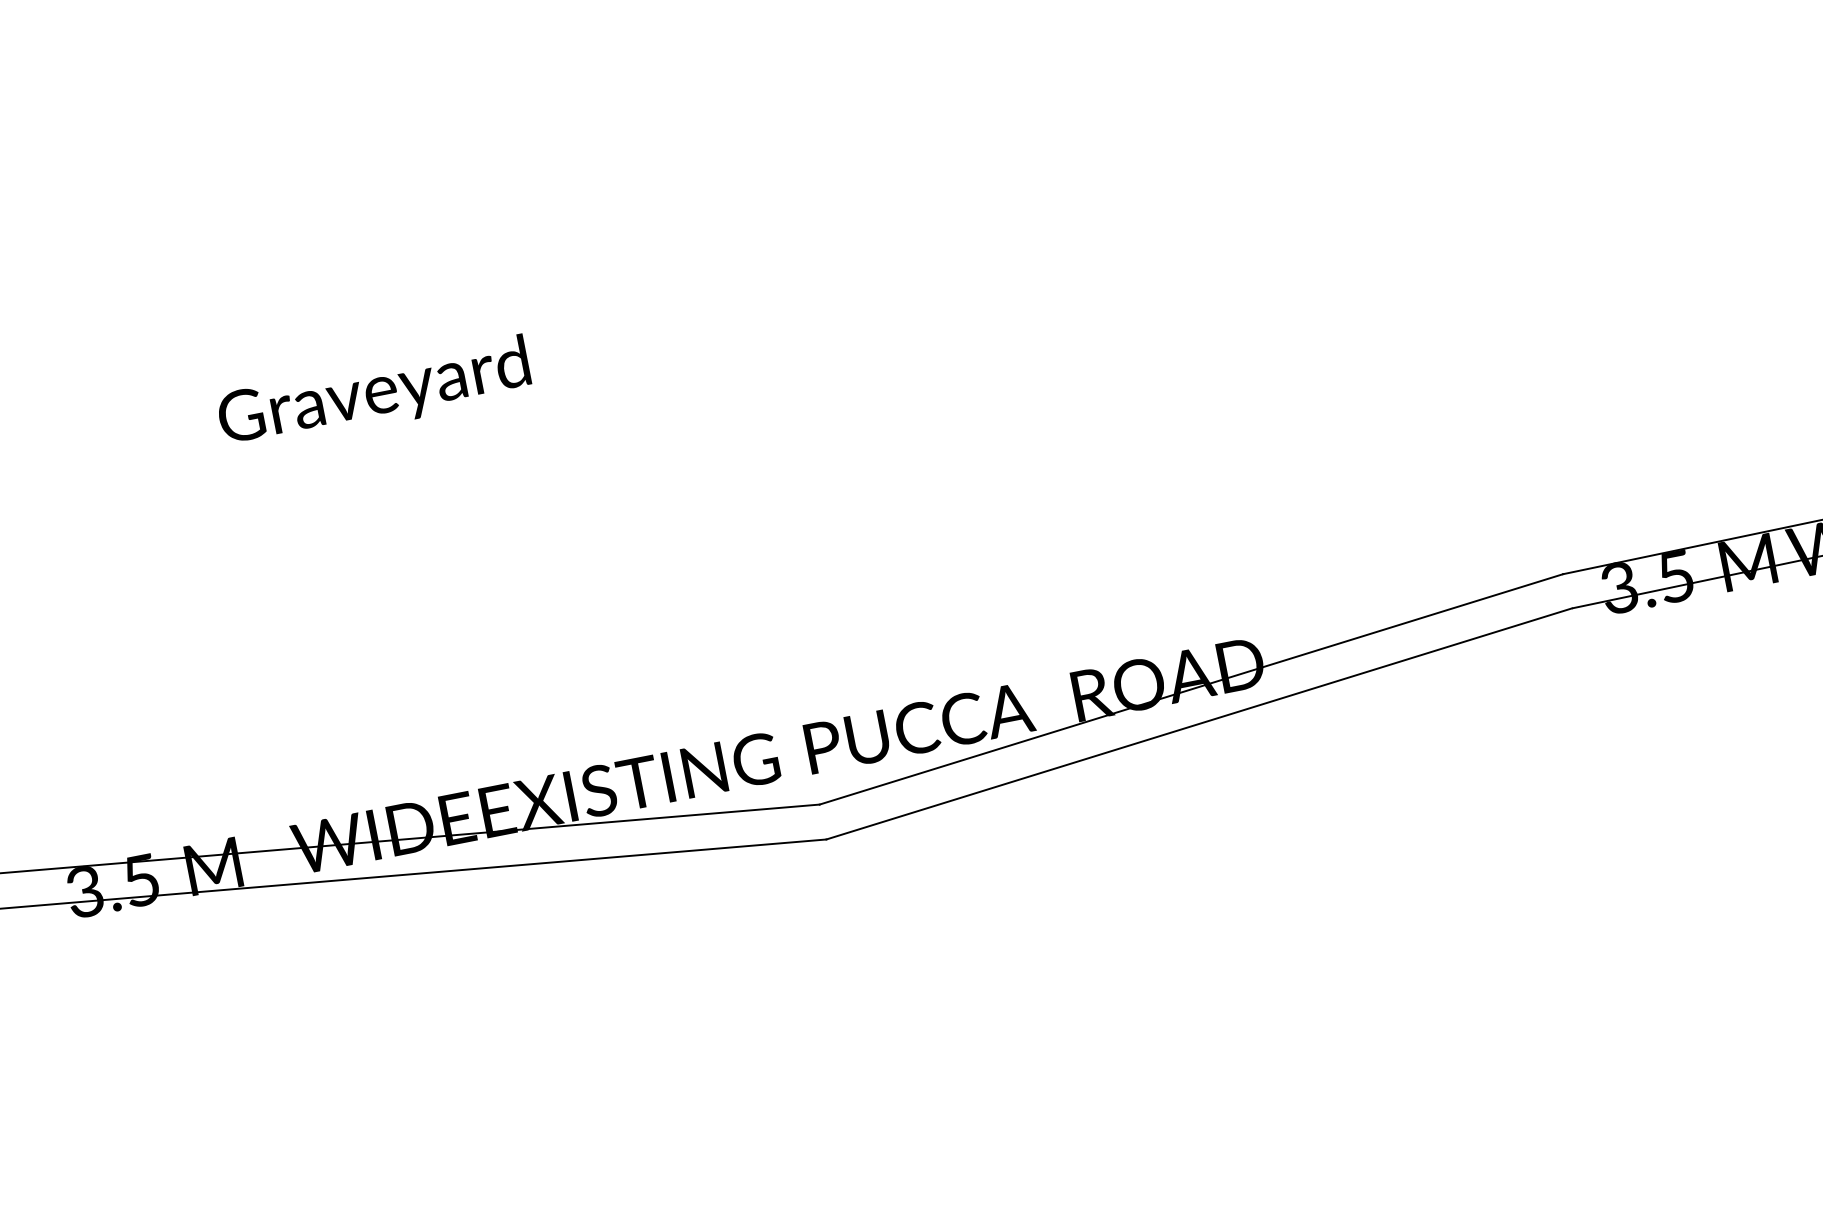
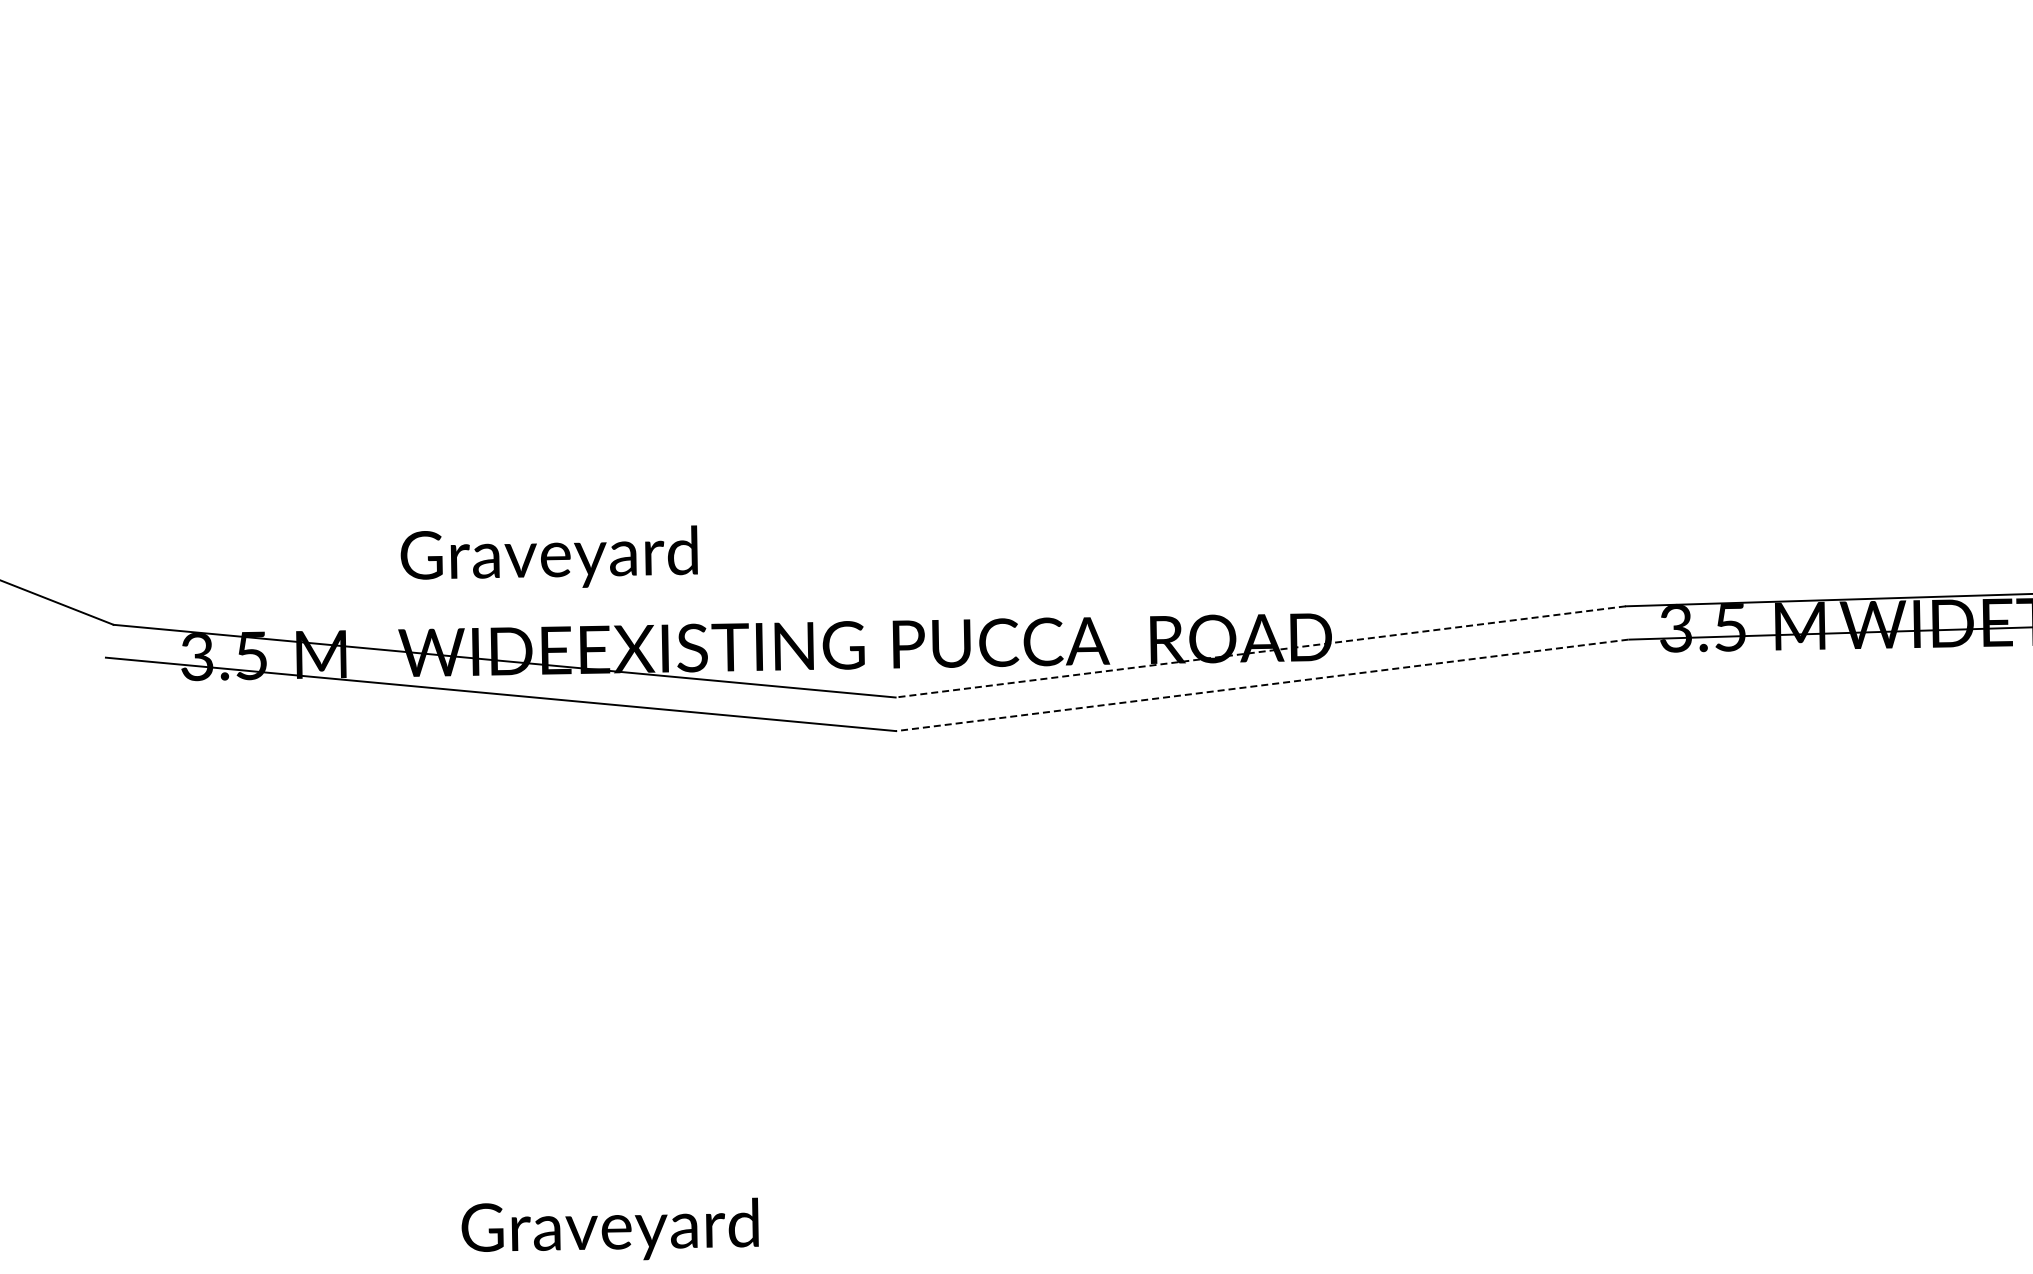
text: (373, 393) -> (548, 556), moved
line: (1191, 689) -> (1260, 651), solid -> dashed
line: (1198, 724) -> (1261, 685), solid -> dashed

